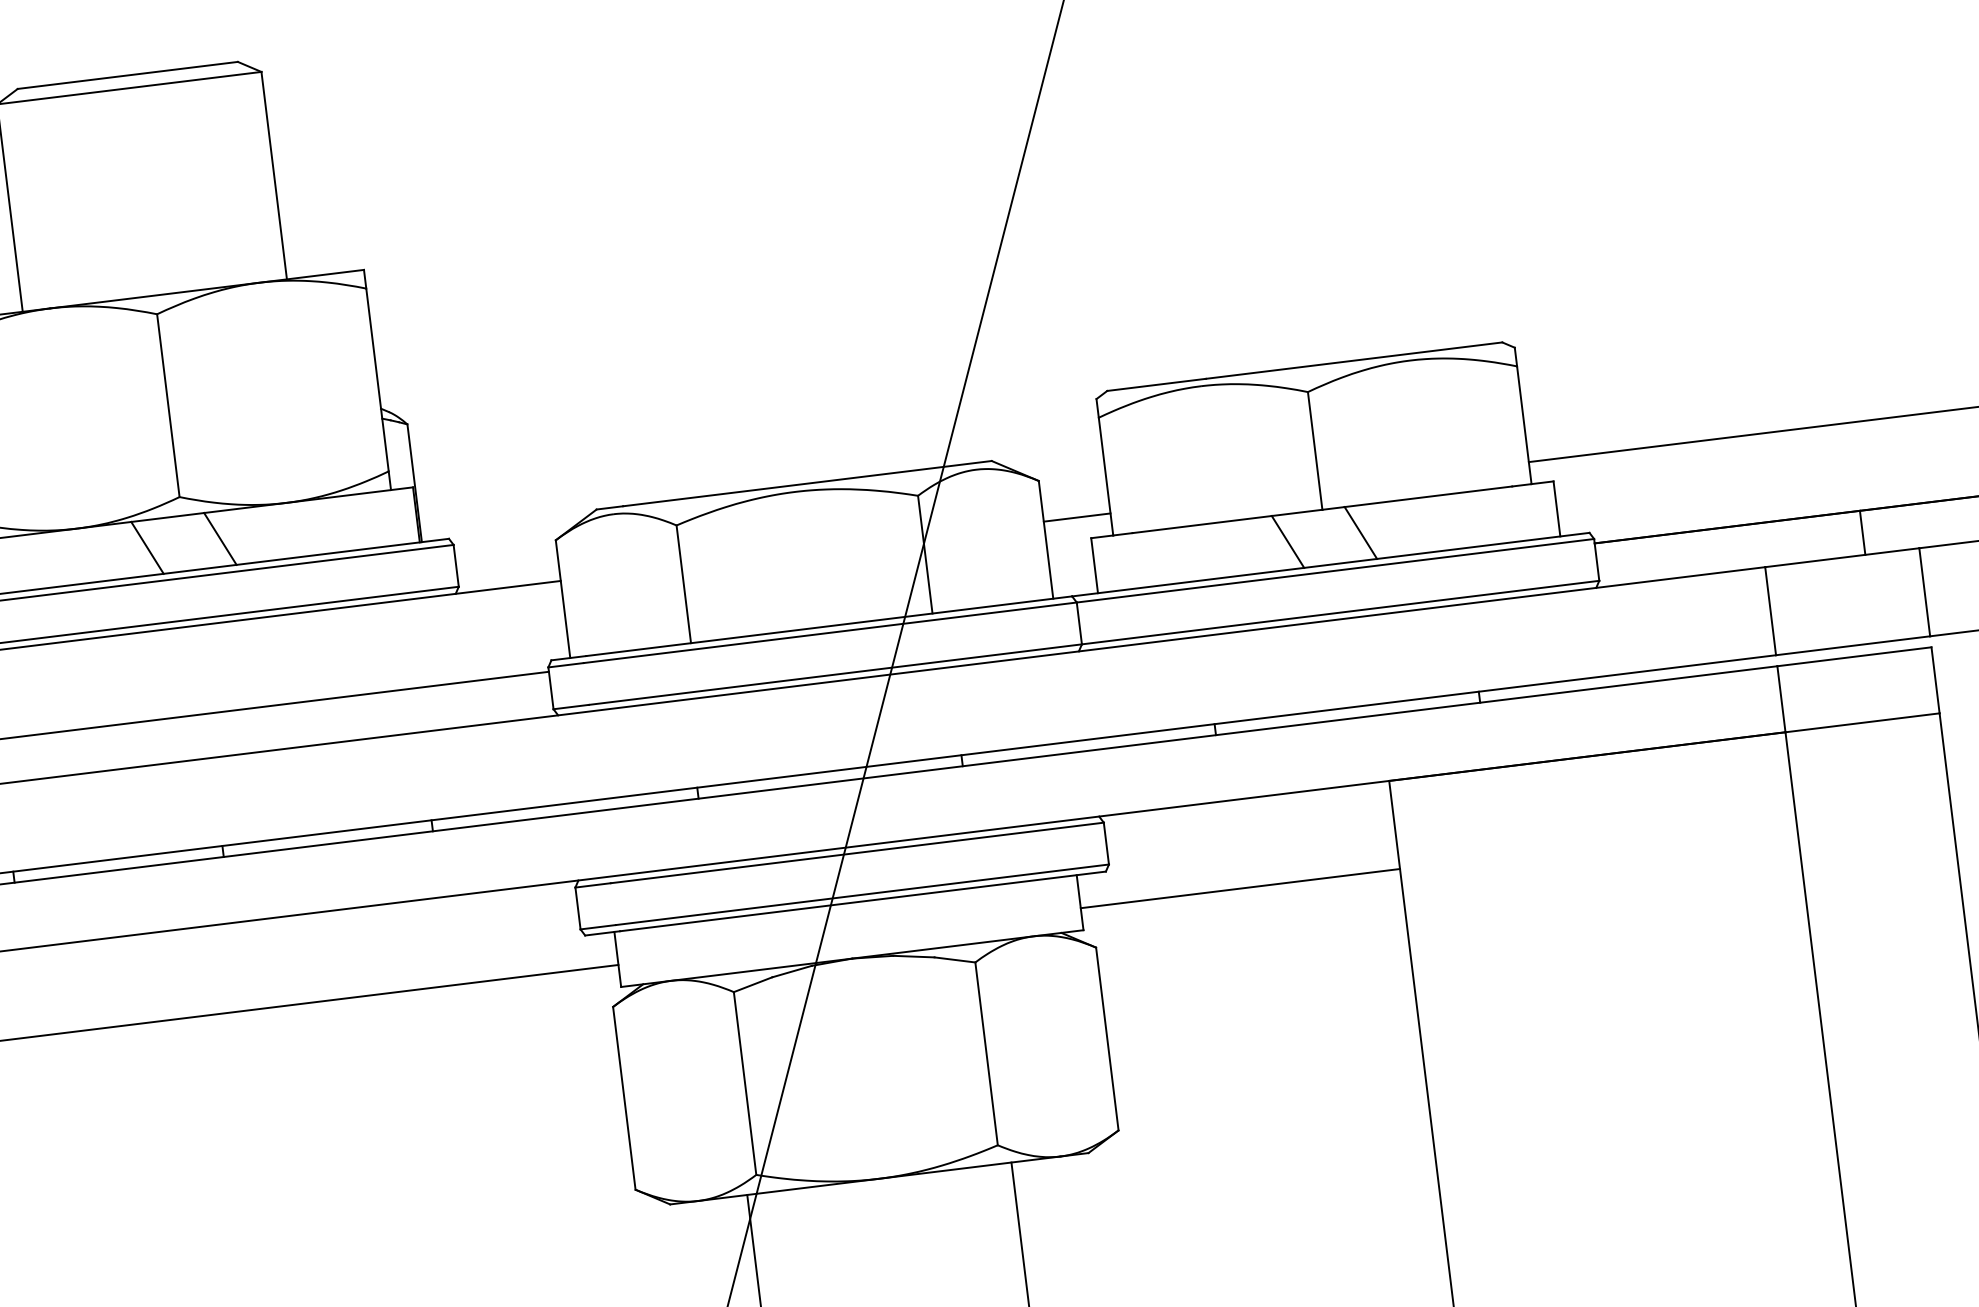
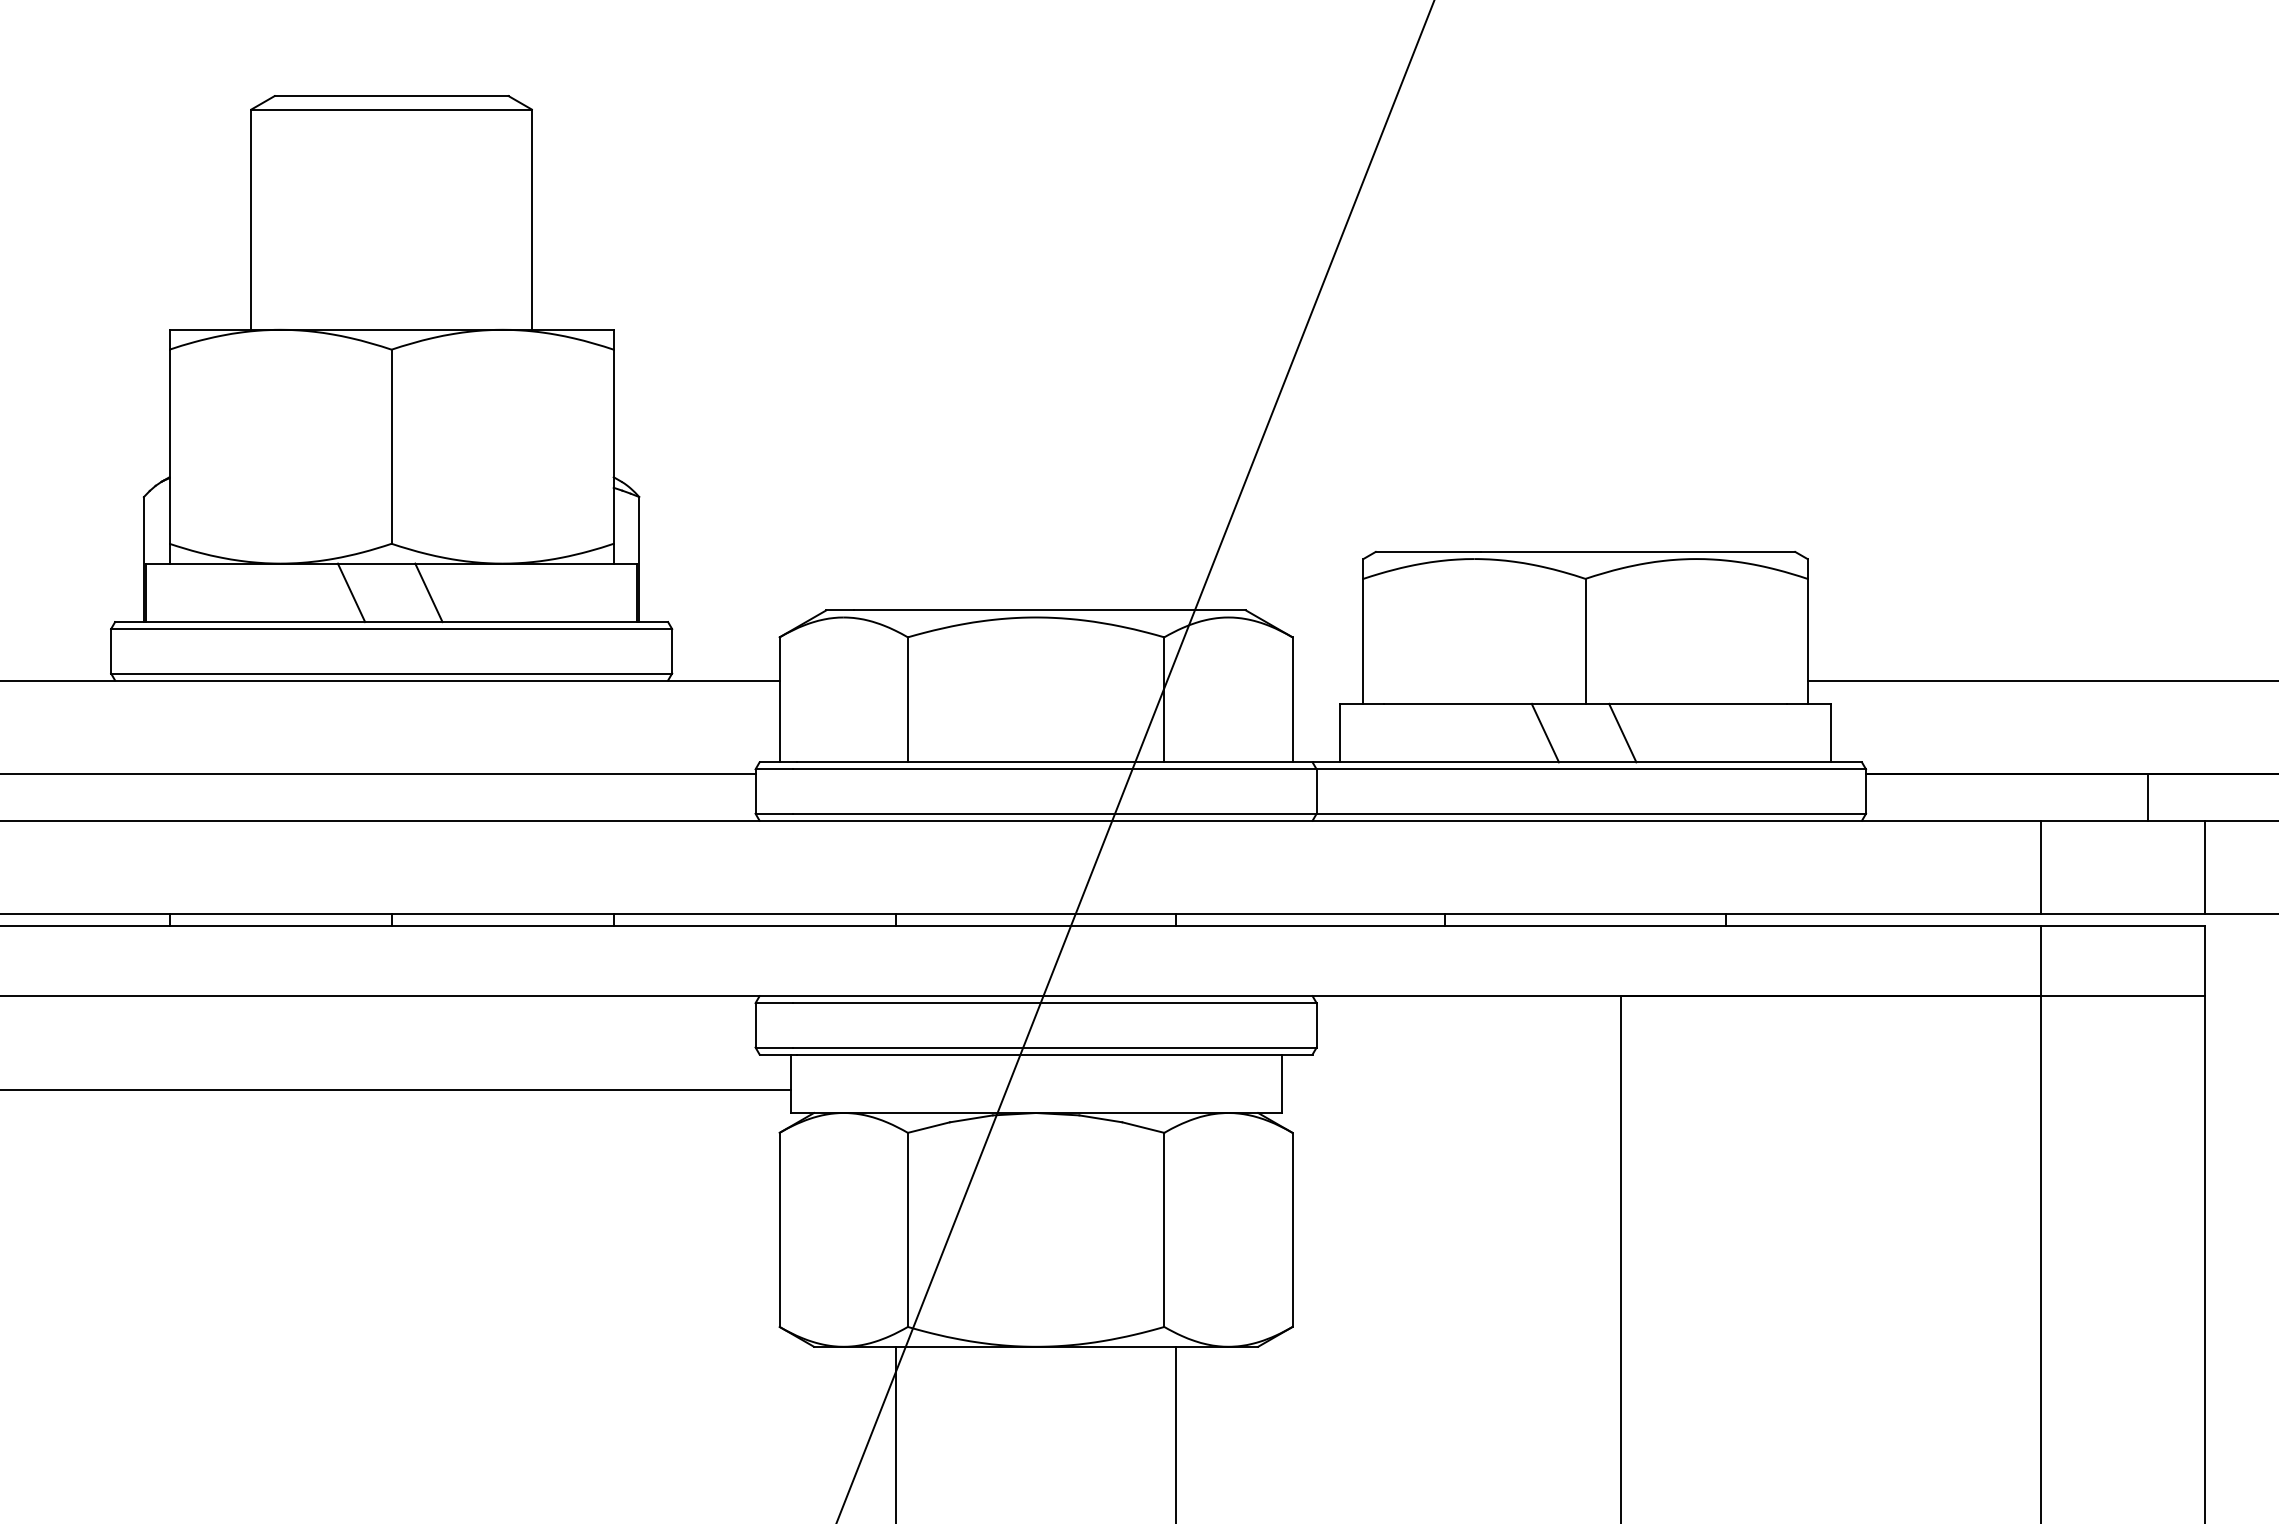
line: (1076, 517) -> (1327, 680), removed
line: (1239, 888) -> (1450, 1089), removed

